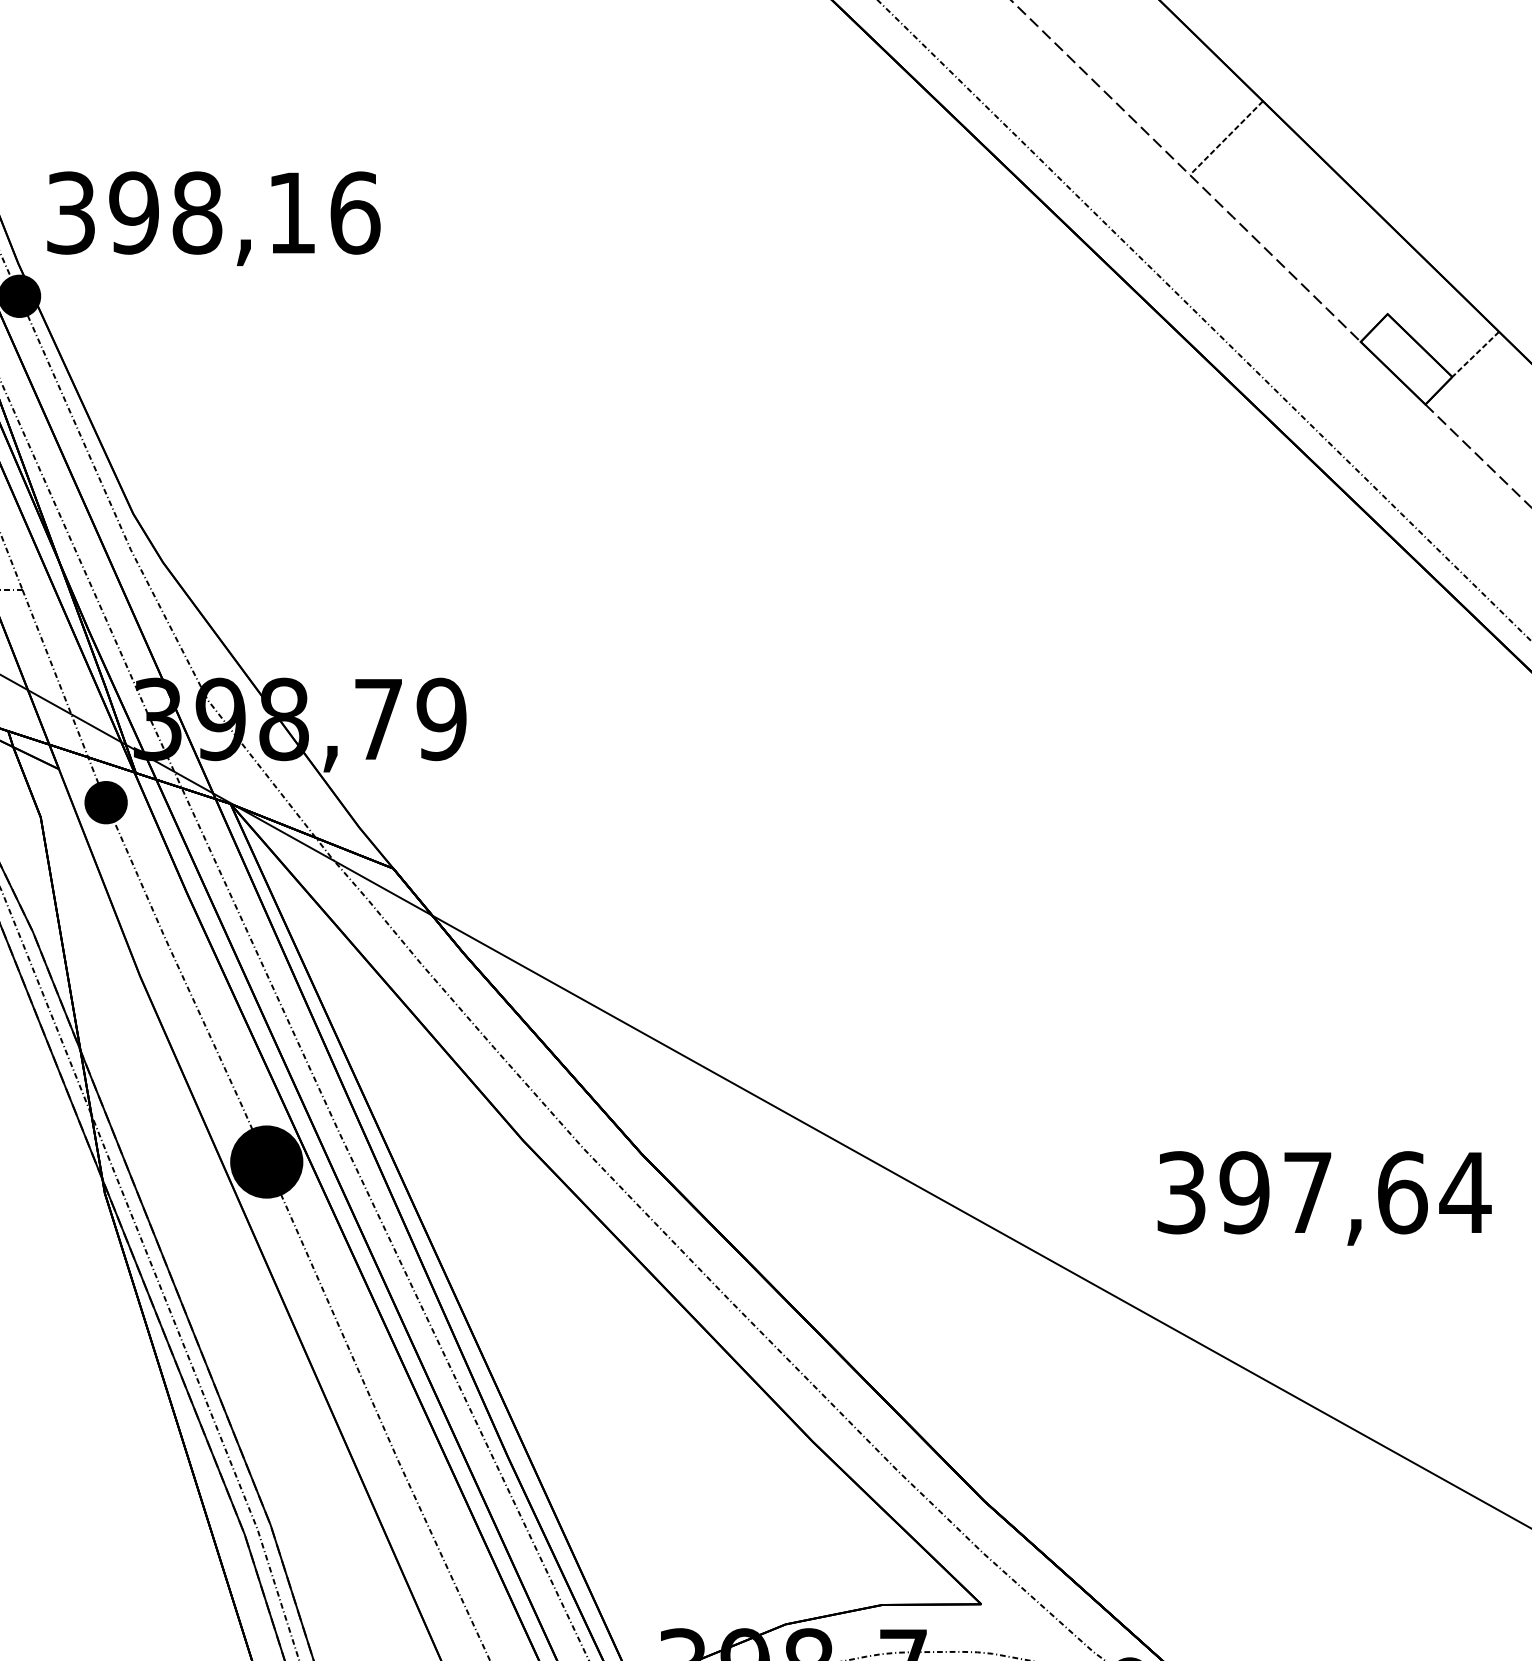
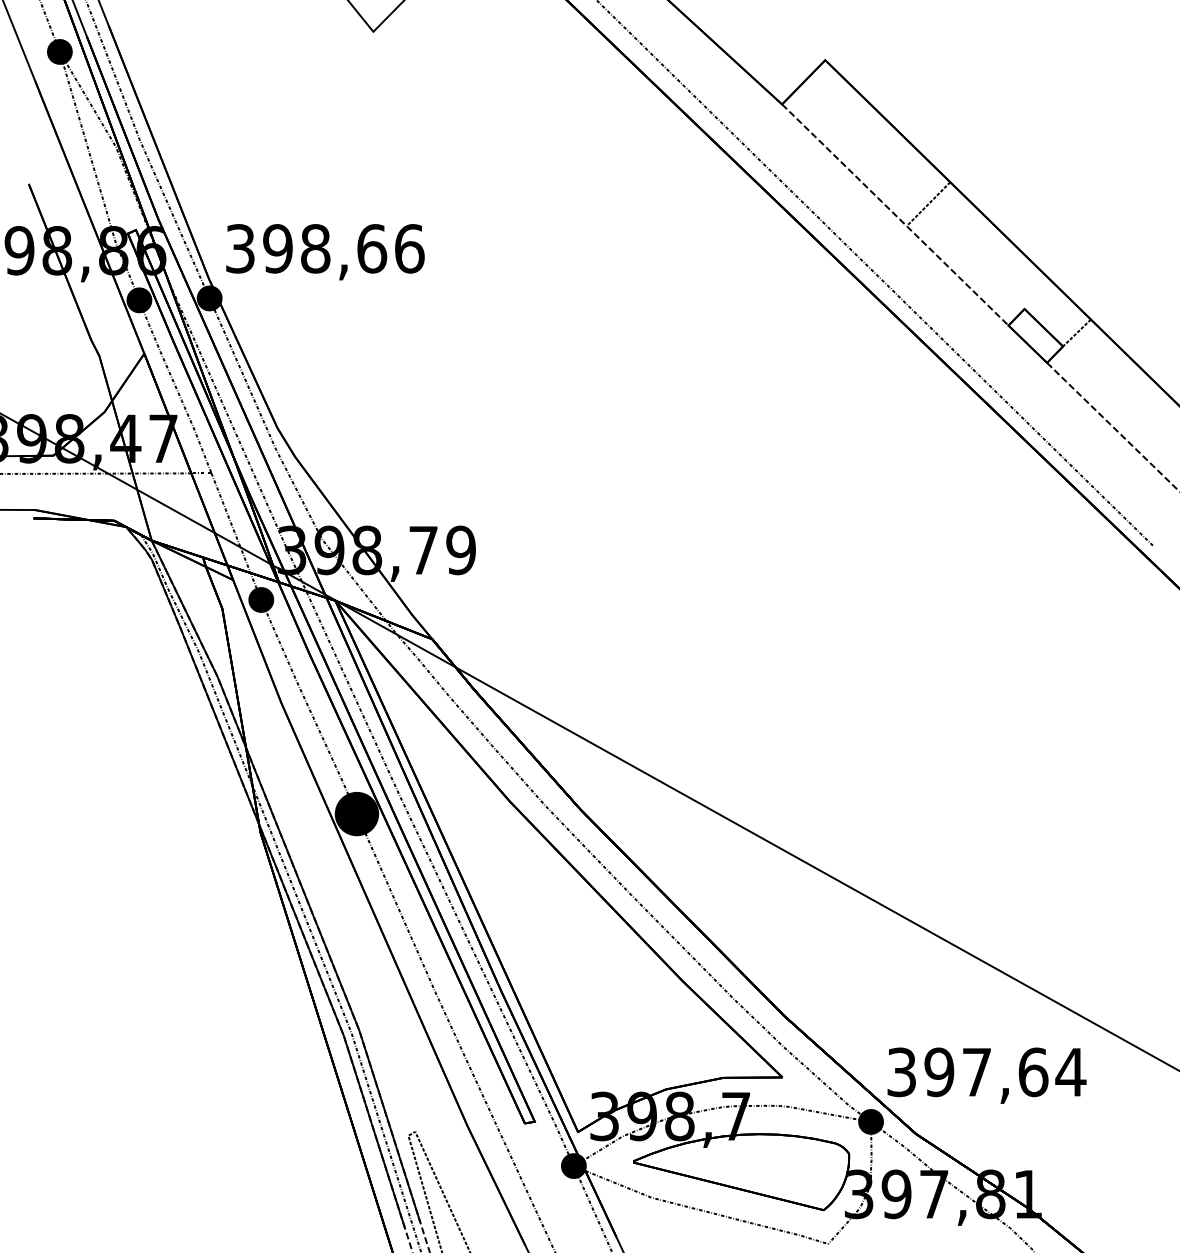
text: (292, 212) -> (372, 248), 398,16 -> 398,66
text: (1323, 1198) -> (986, 1075), moved

